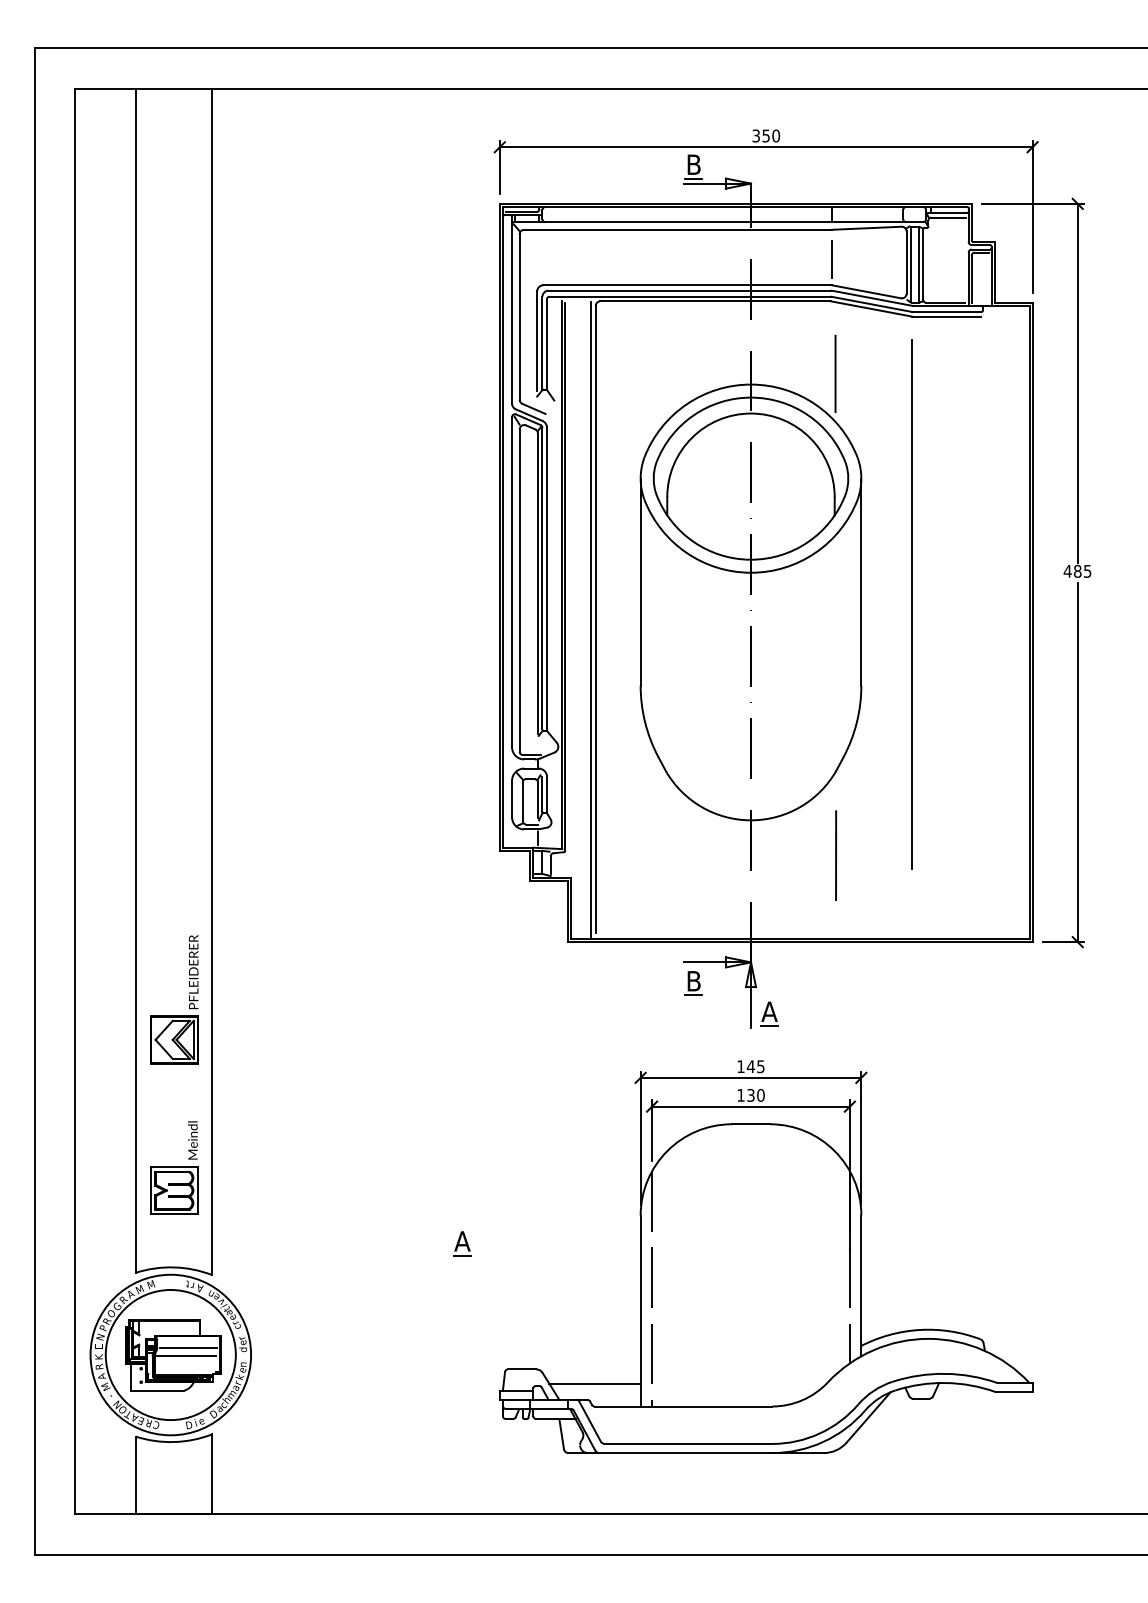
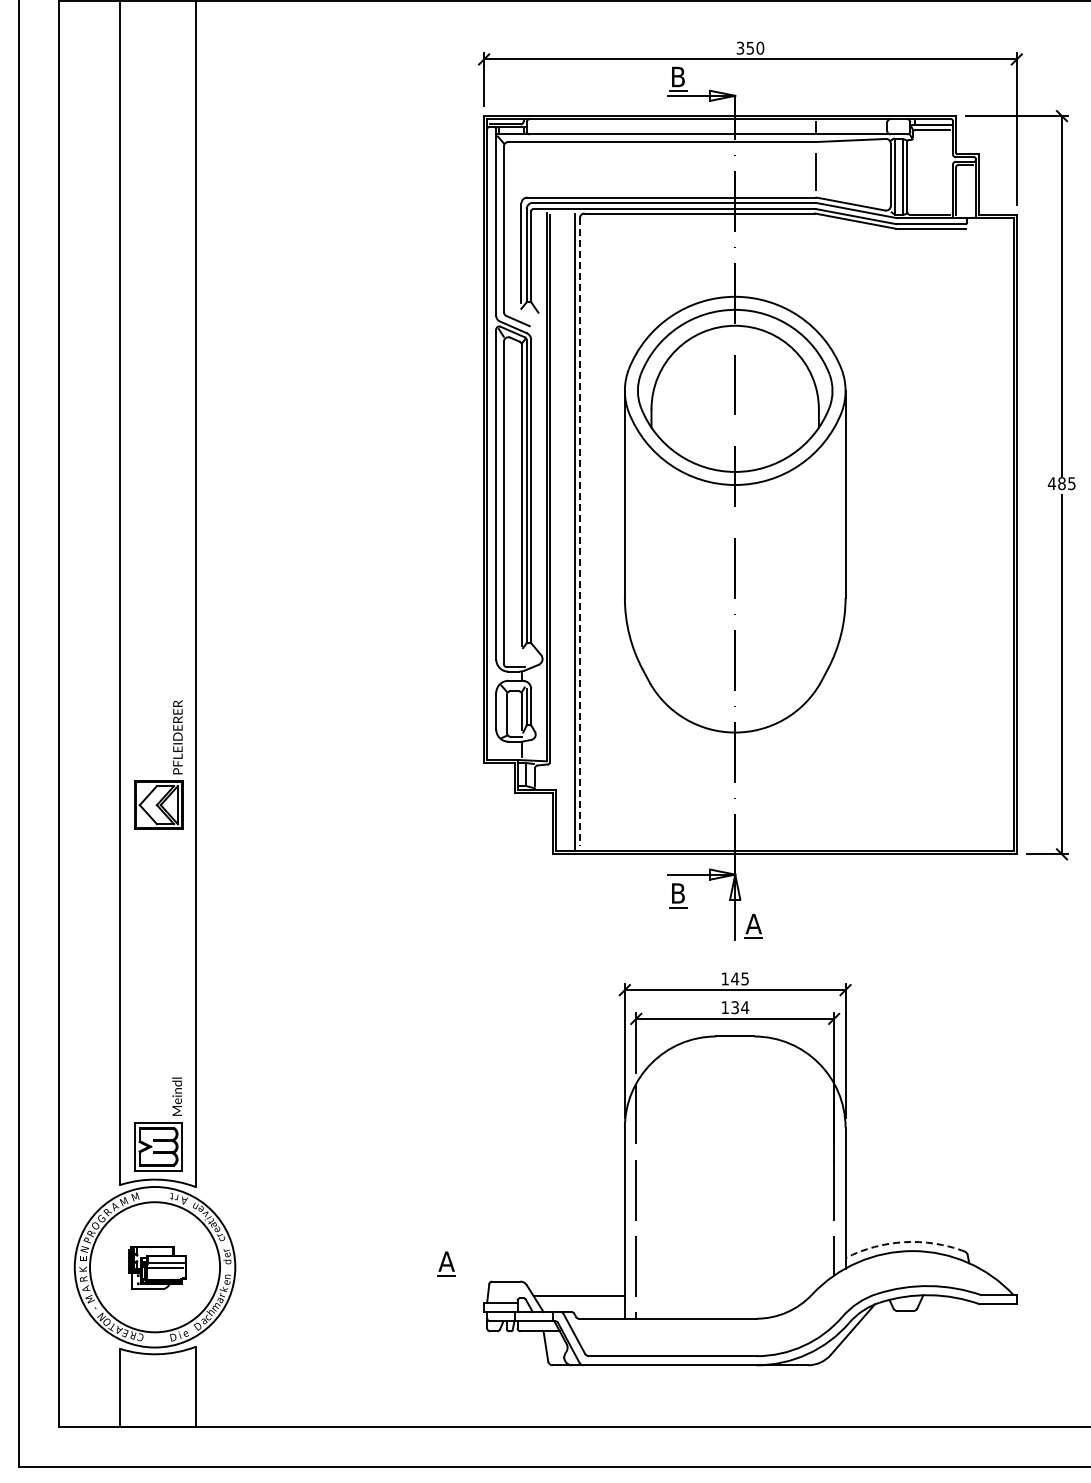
line: (835, 373) -> (819, 285), removed
line: (911, 604) -> (895, 516), removed
line: (595, 619) -> (579, 531), solid -> dashed
line: (836, 855) -> (820, 767), removed
part: (189, 999) -> (173, 764), moved
text: (760, 1095) -> (744, 1007), 130 -> 134
part: (174, 1167) -> (158, 1123), moved
part: (462, 1243) -> (446, 1263), moved
arc: (920, 1329) -> (904, 1241), solid -> dashed
part: (173, 1355) -> (157, 1267), size x0.6

